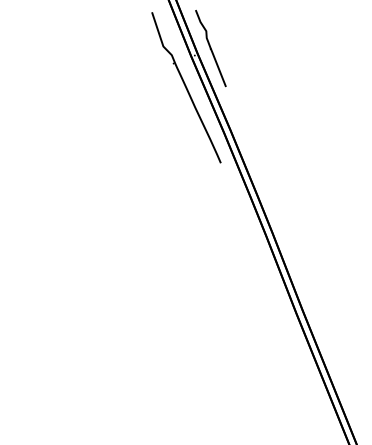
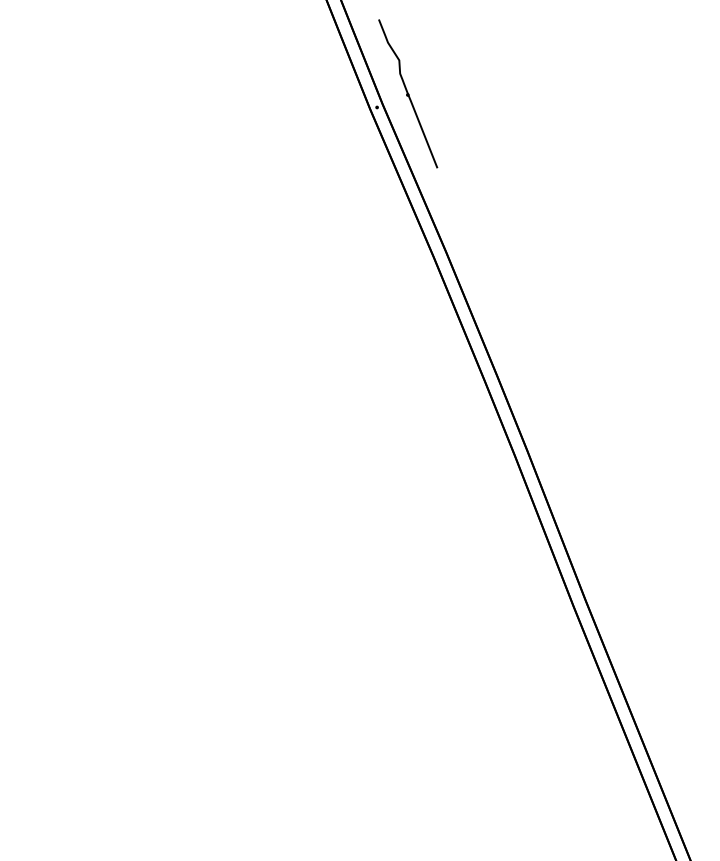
part: (186, 87) -> (360, 169), removed

